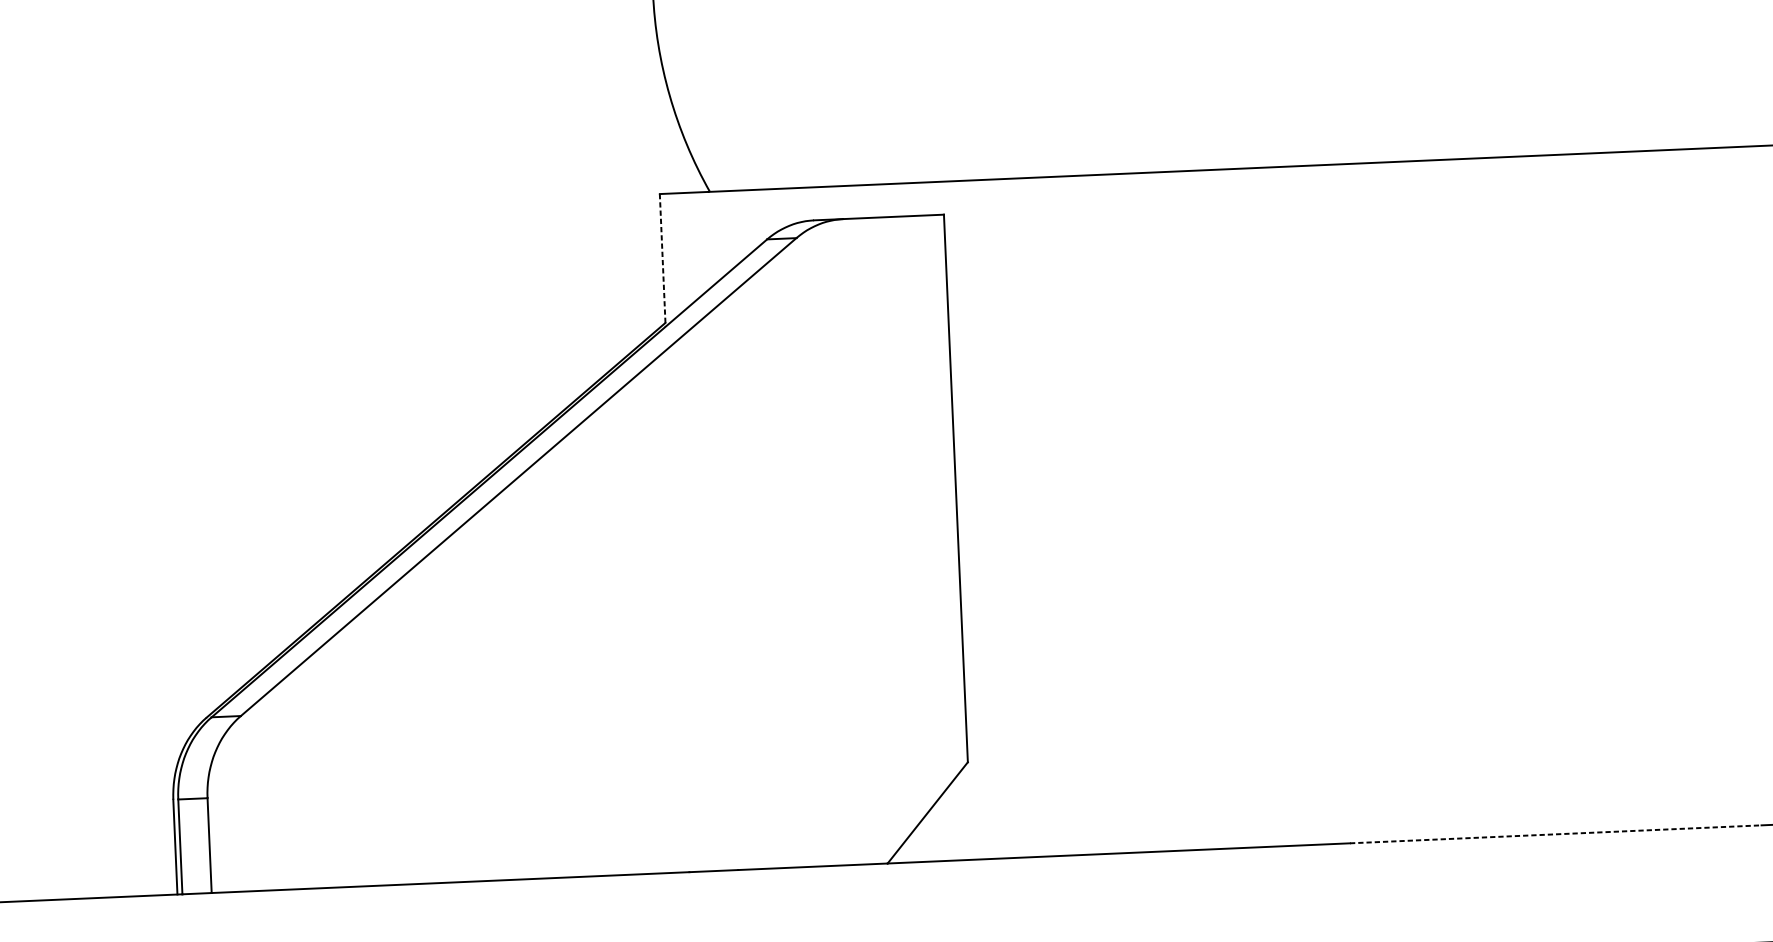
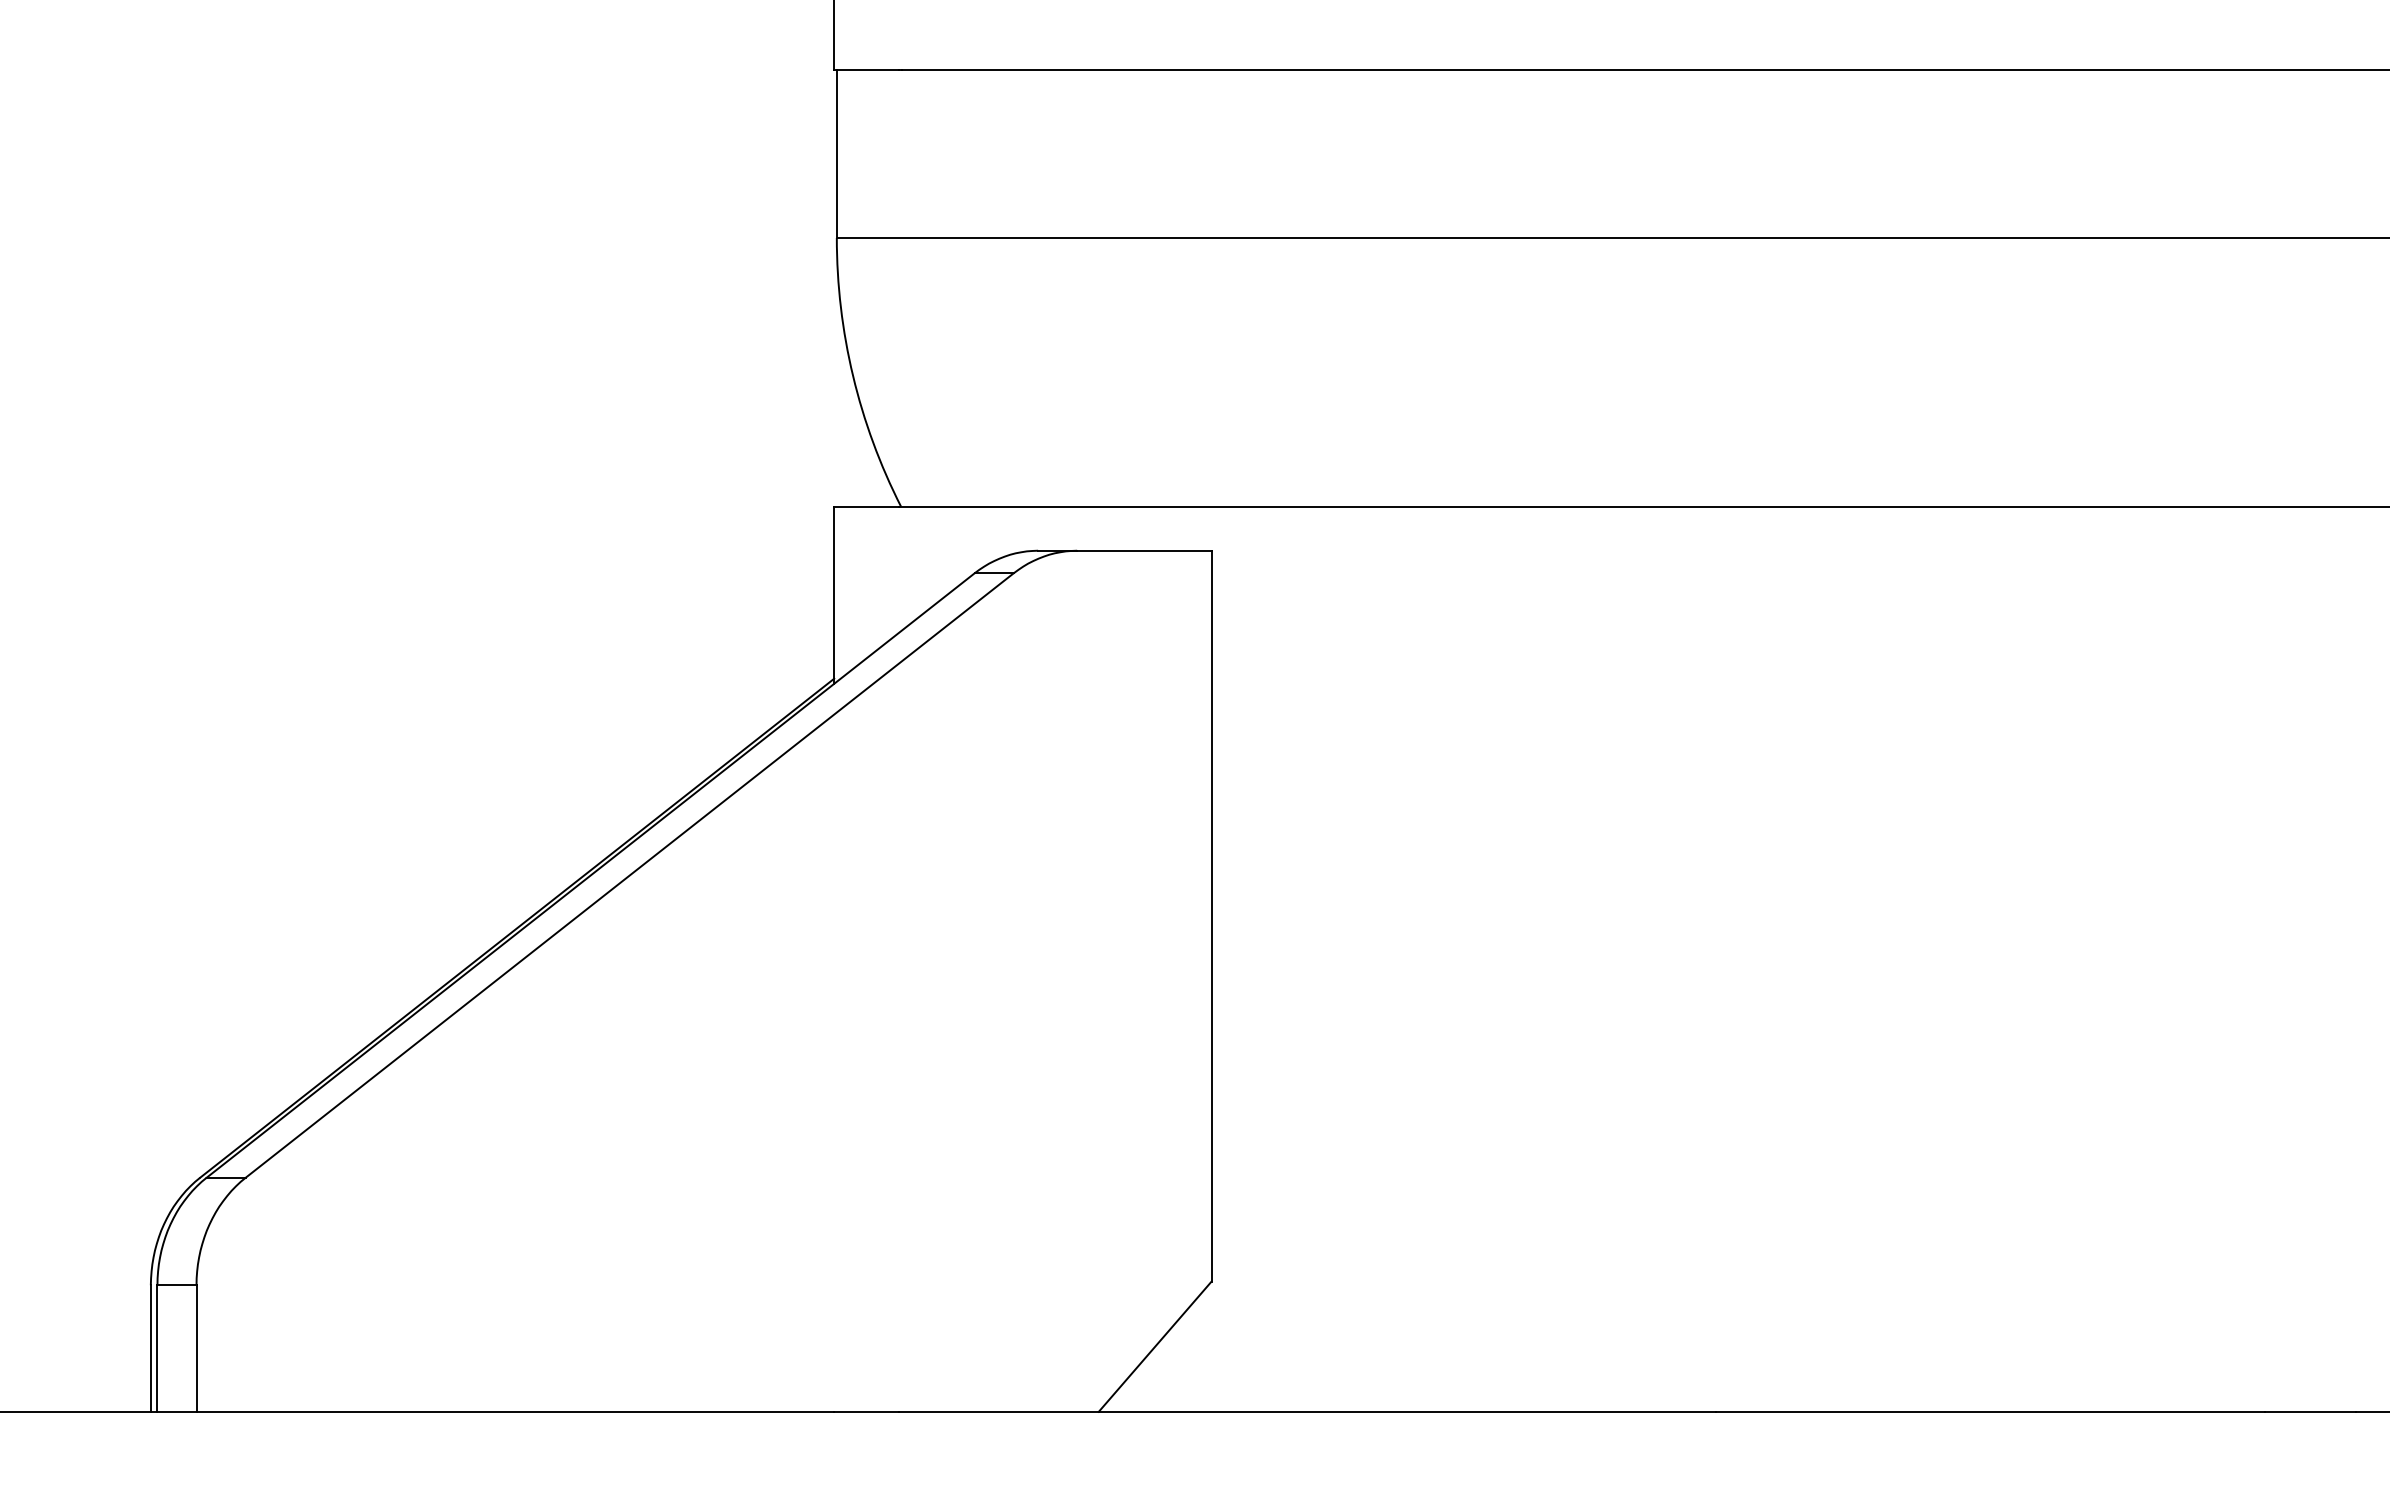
line: (662, 260) -> (834, 595), dashed -> solid
line: (1555, 834) -> (1990, 1411), dashed -> solid

